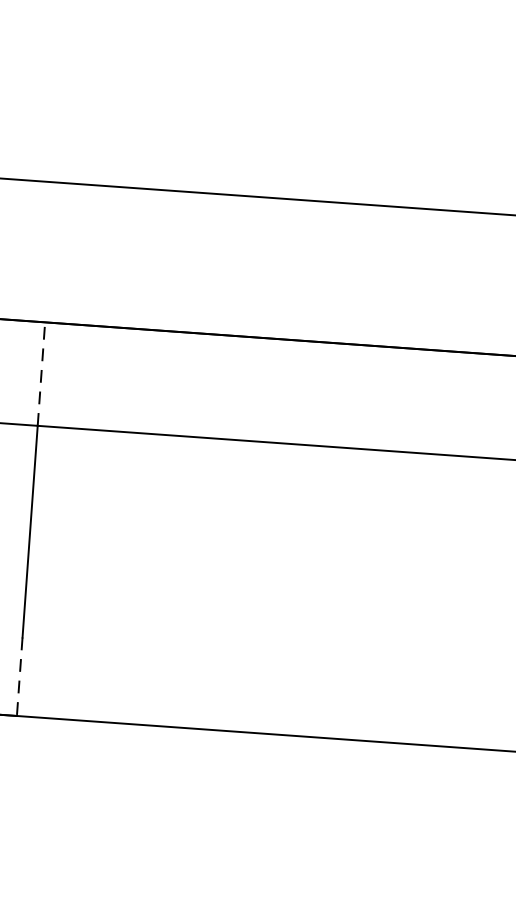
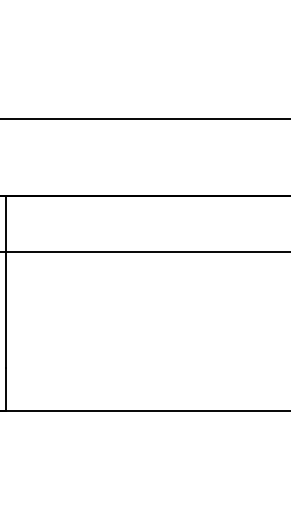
line: (41, 373) -> (6, 223), dashed -> solid
line: (19, 678) -> (6, 390), dashed -> solid

